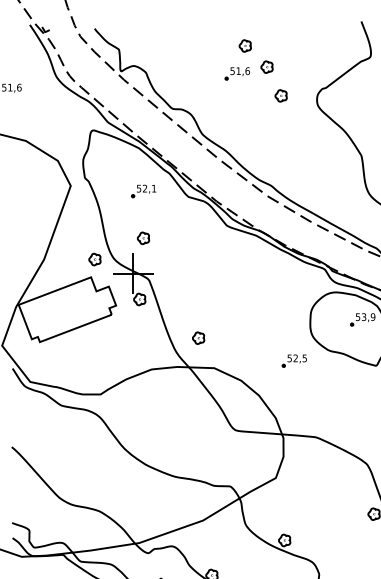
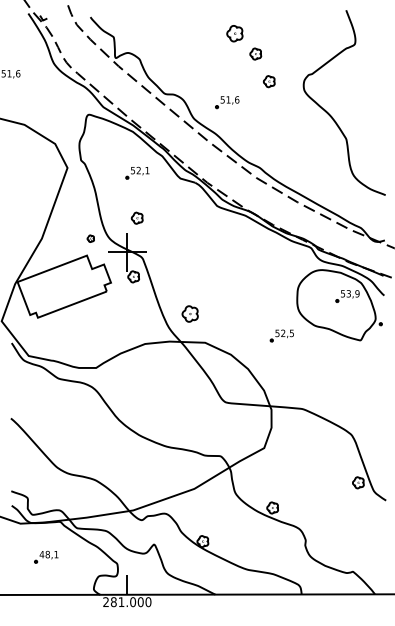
part: (244, 45) -> (234, 33), size x1.4
part: (237, 73) -> (227, 102), moved
part: (94, 259) -> (90, 238), size x0.6
part: (197, 337) -> (189, 313), size x1.4

